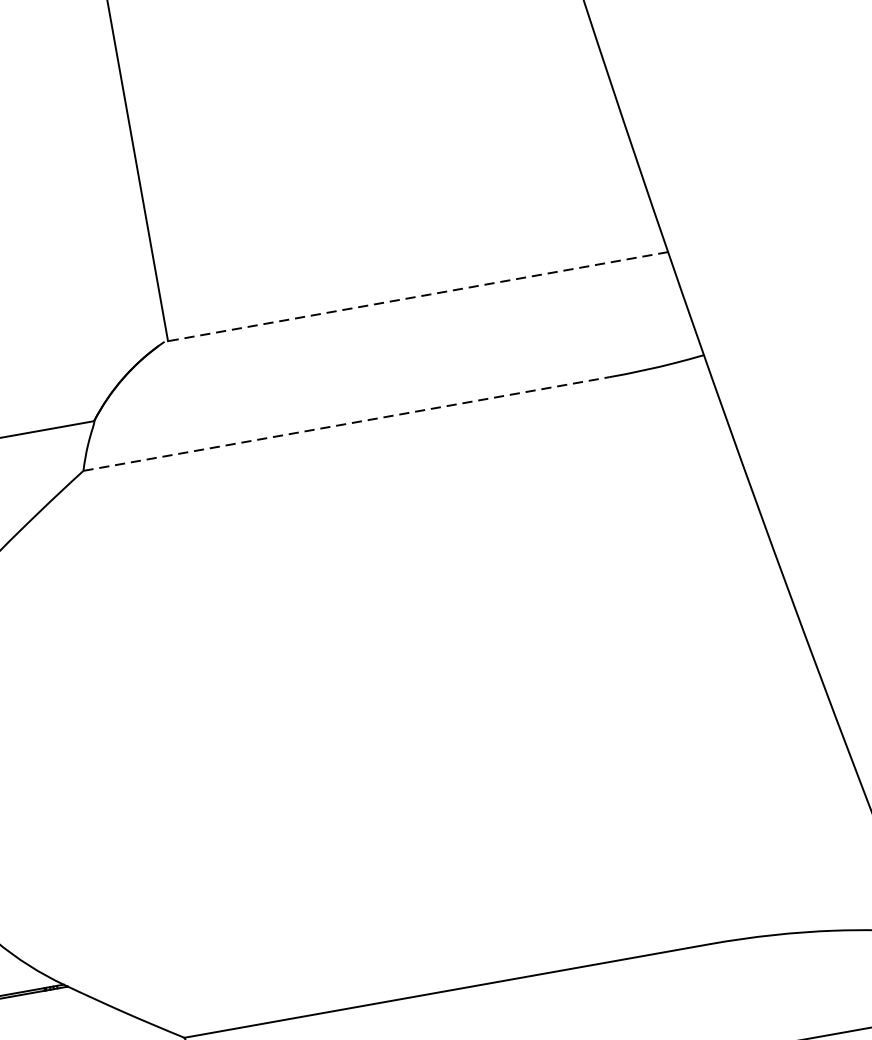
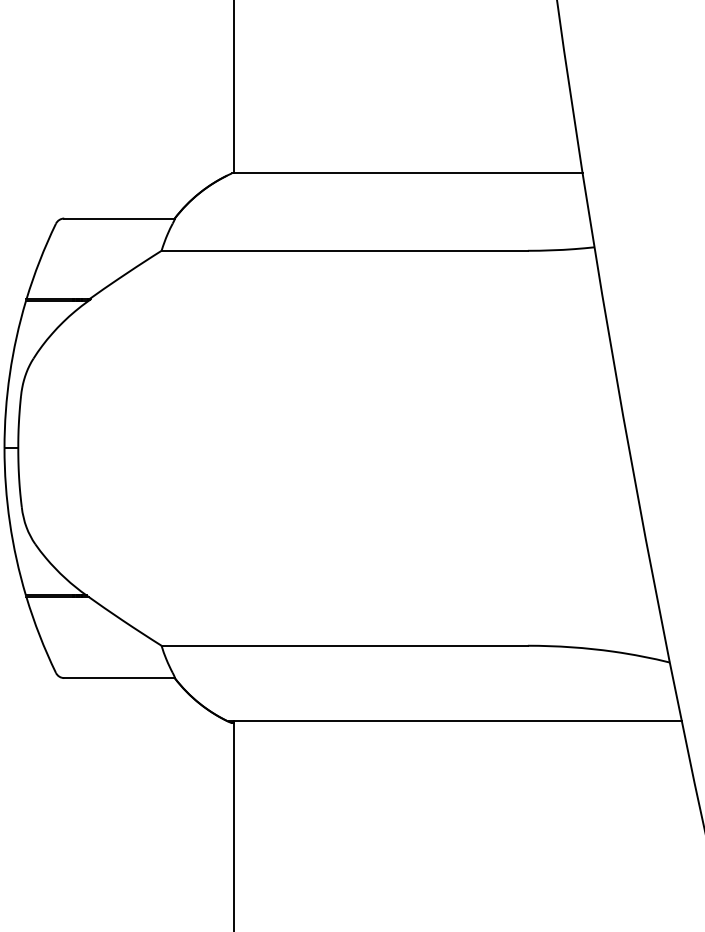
line: (415, 297) -> (406, 173), dashed -> solid
line: (347, 423) -> (345, 250), dashed -> solid

